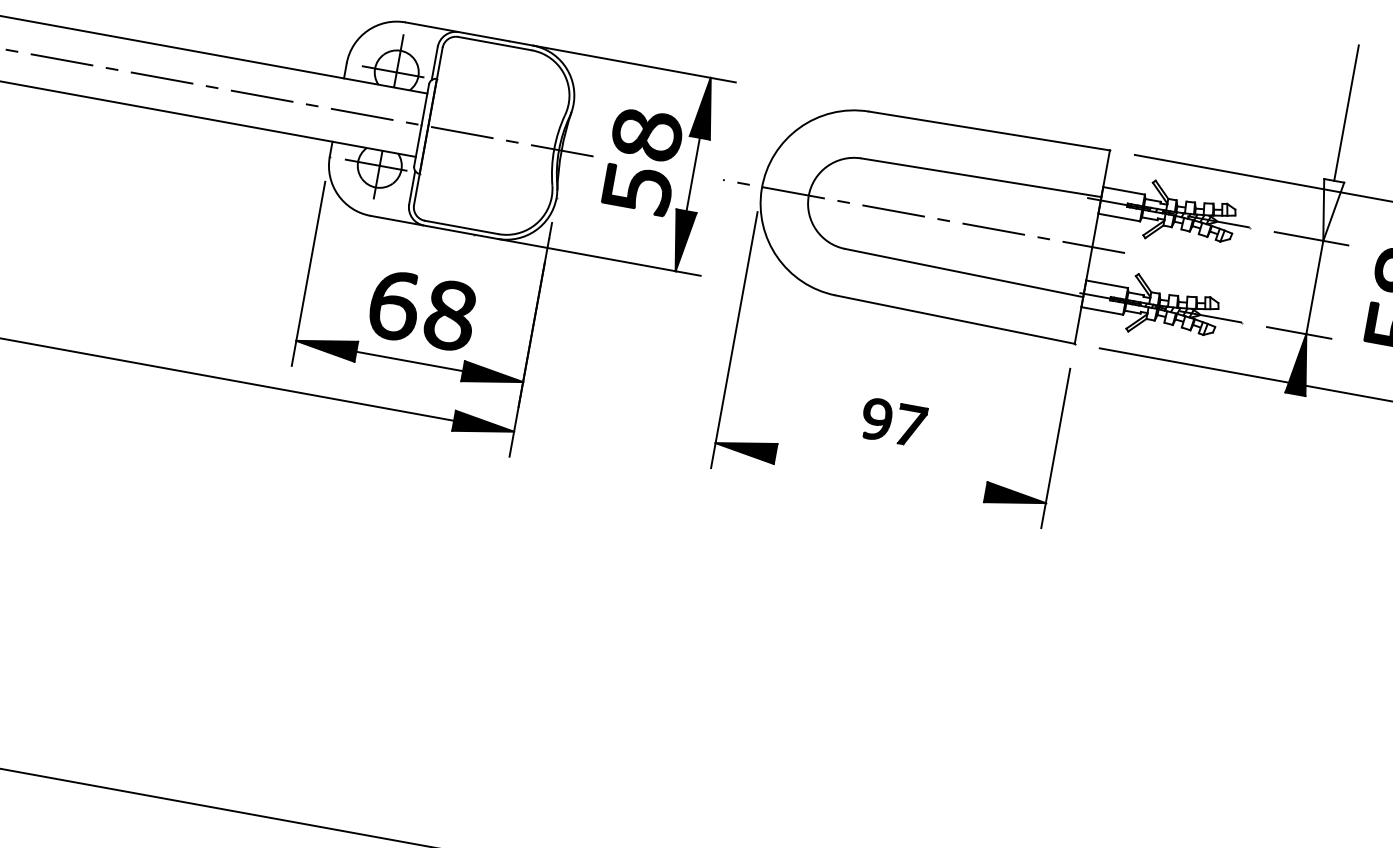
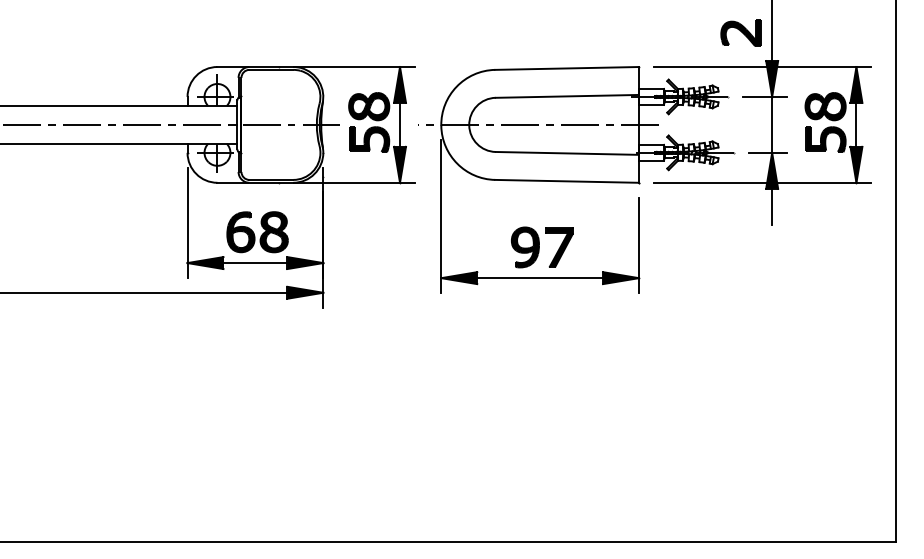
part: (1289, 123) -> (740, 32), added
fill: (1329, 210) -> (772, 78), added
part: (893, 422) -> (542, 247), size x1.67
line: (1290, 423) -> (772, 206), added
line: (881, 473) -> (540, 278), added

